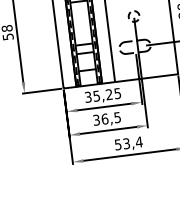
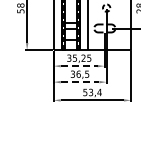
line: (104, 107) -> (79, 66), solid -> dashed
line: (109, 130) -> (80, 82), solid -> dashed

